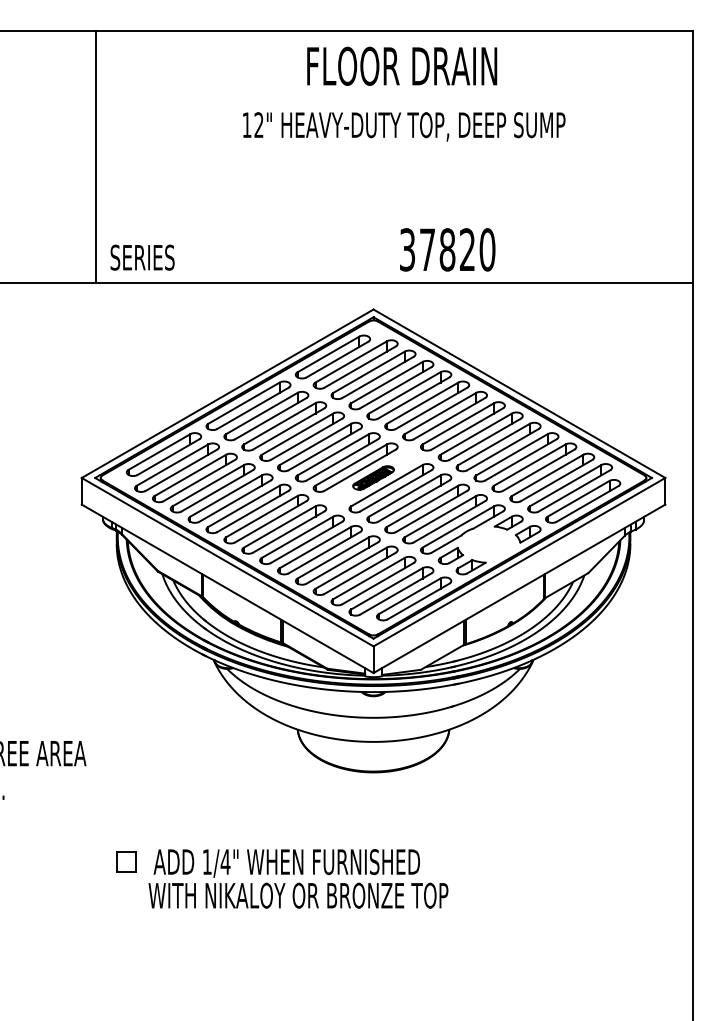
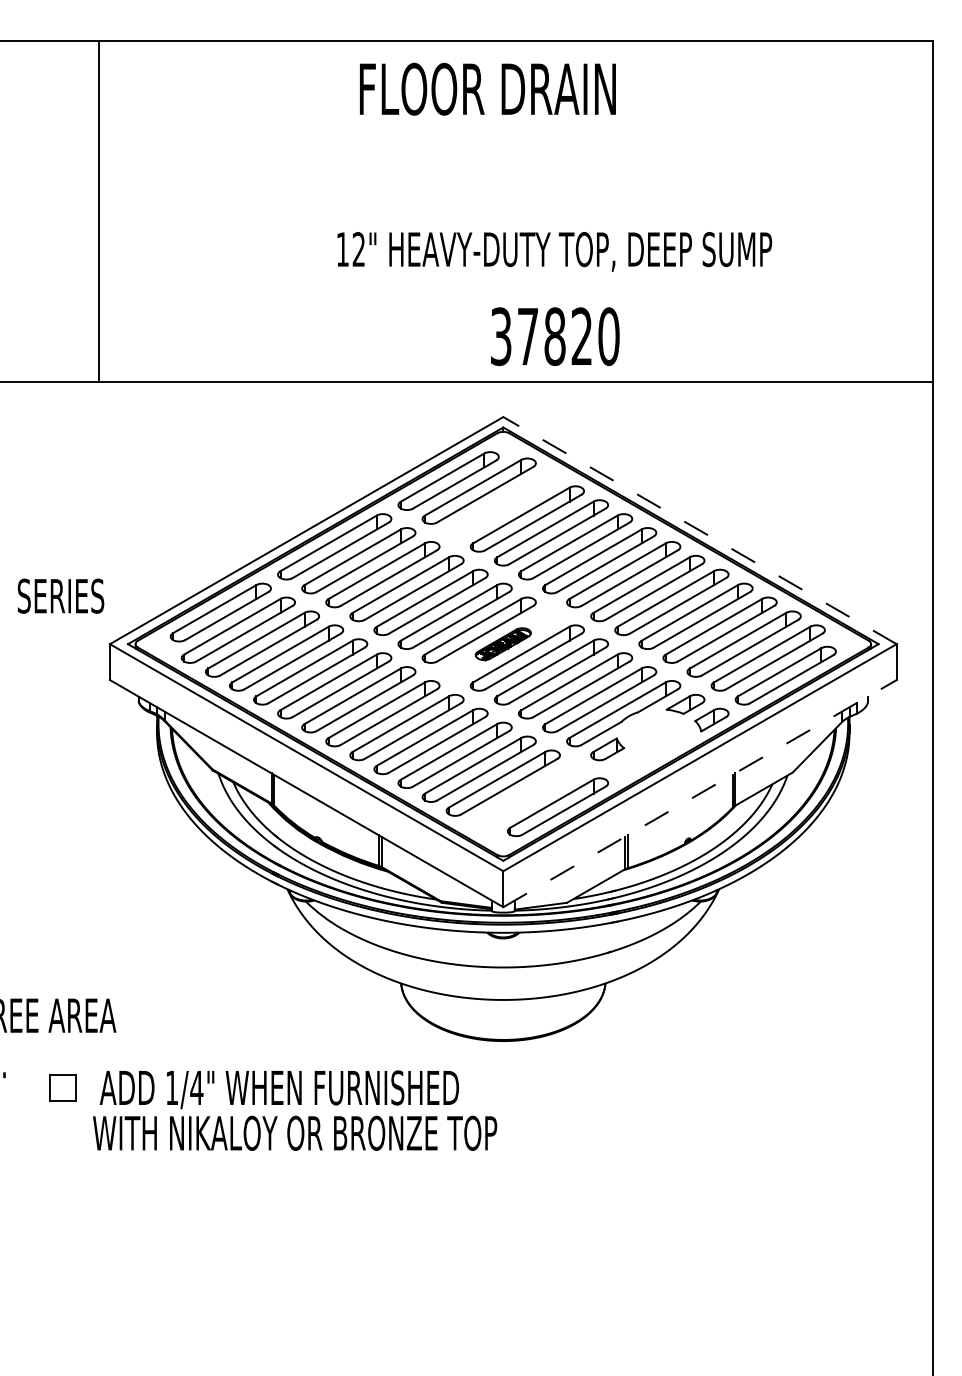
text: (401, 65) -> (487, 88), moved
text: (404, 126) -> (554, 251), moved
line: (95, 157) -> (98, 211), moved
text: (447, 249) -> (555, 336), moved
text: (142, 257) -> (60, 595), moved
part: (372, 374) -> (502, 504), removed
line: (519, 393) -> (699, 530), solid -> dashed
part: (470, 567) -> (634, 764), removed
line: (519, 588) -> (700, 793), solid -> dashed
part: (390, 590) -> (526, 796), removed
part: (282, 878) -> (273, 1110), moved

